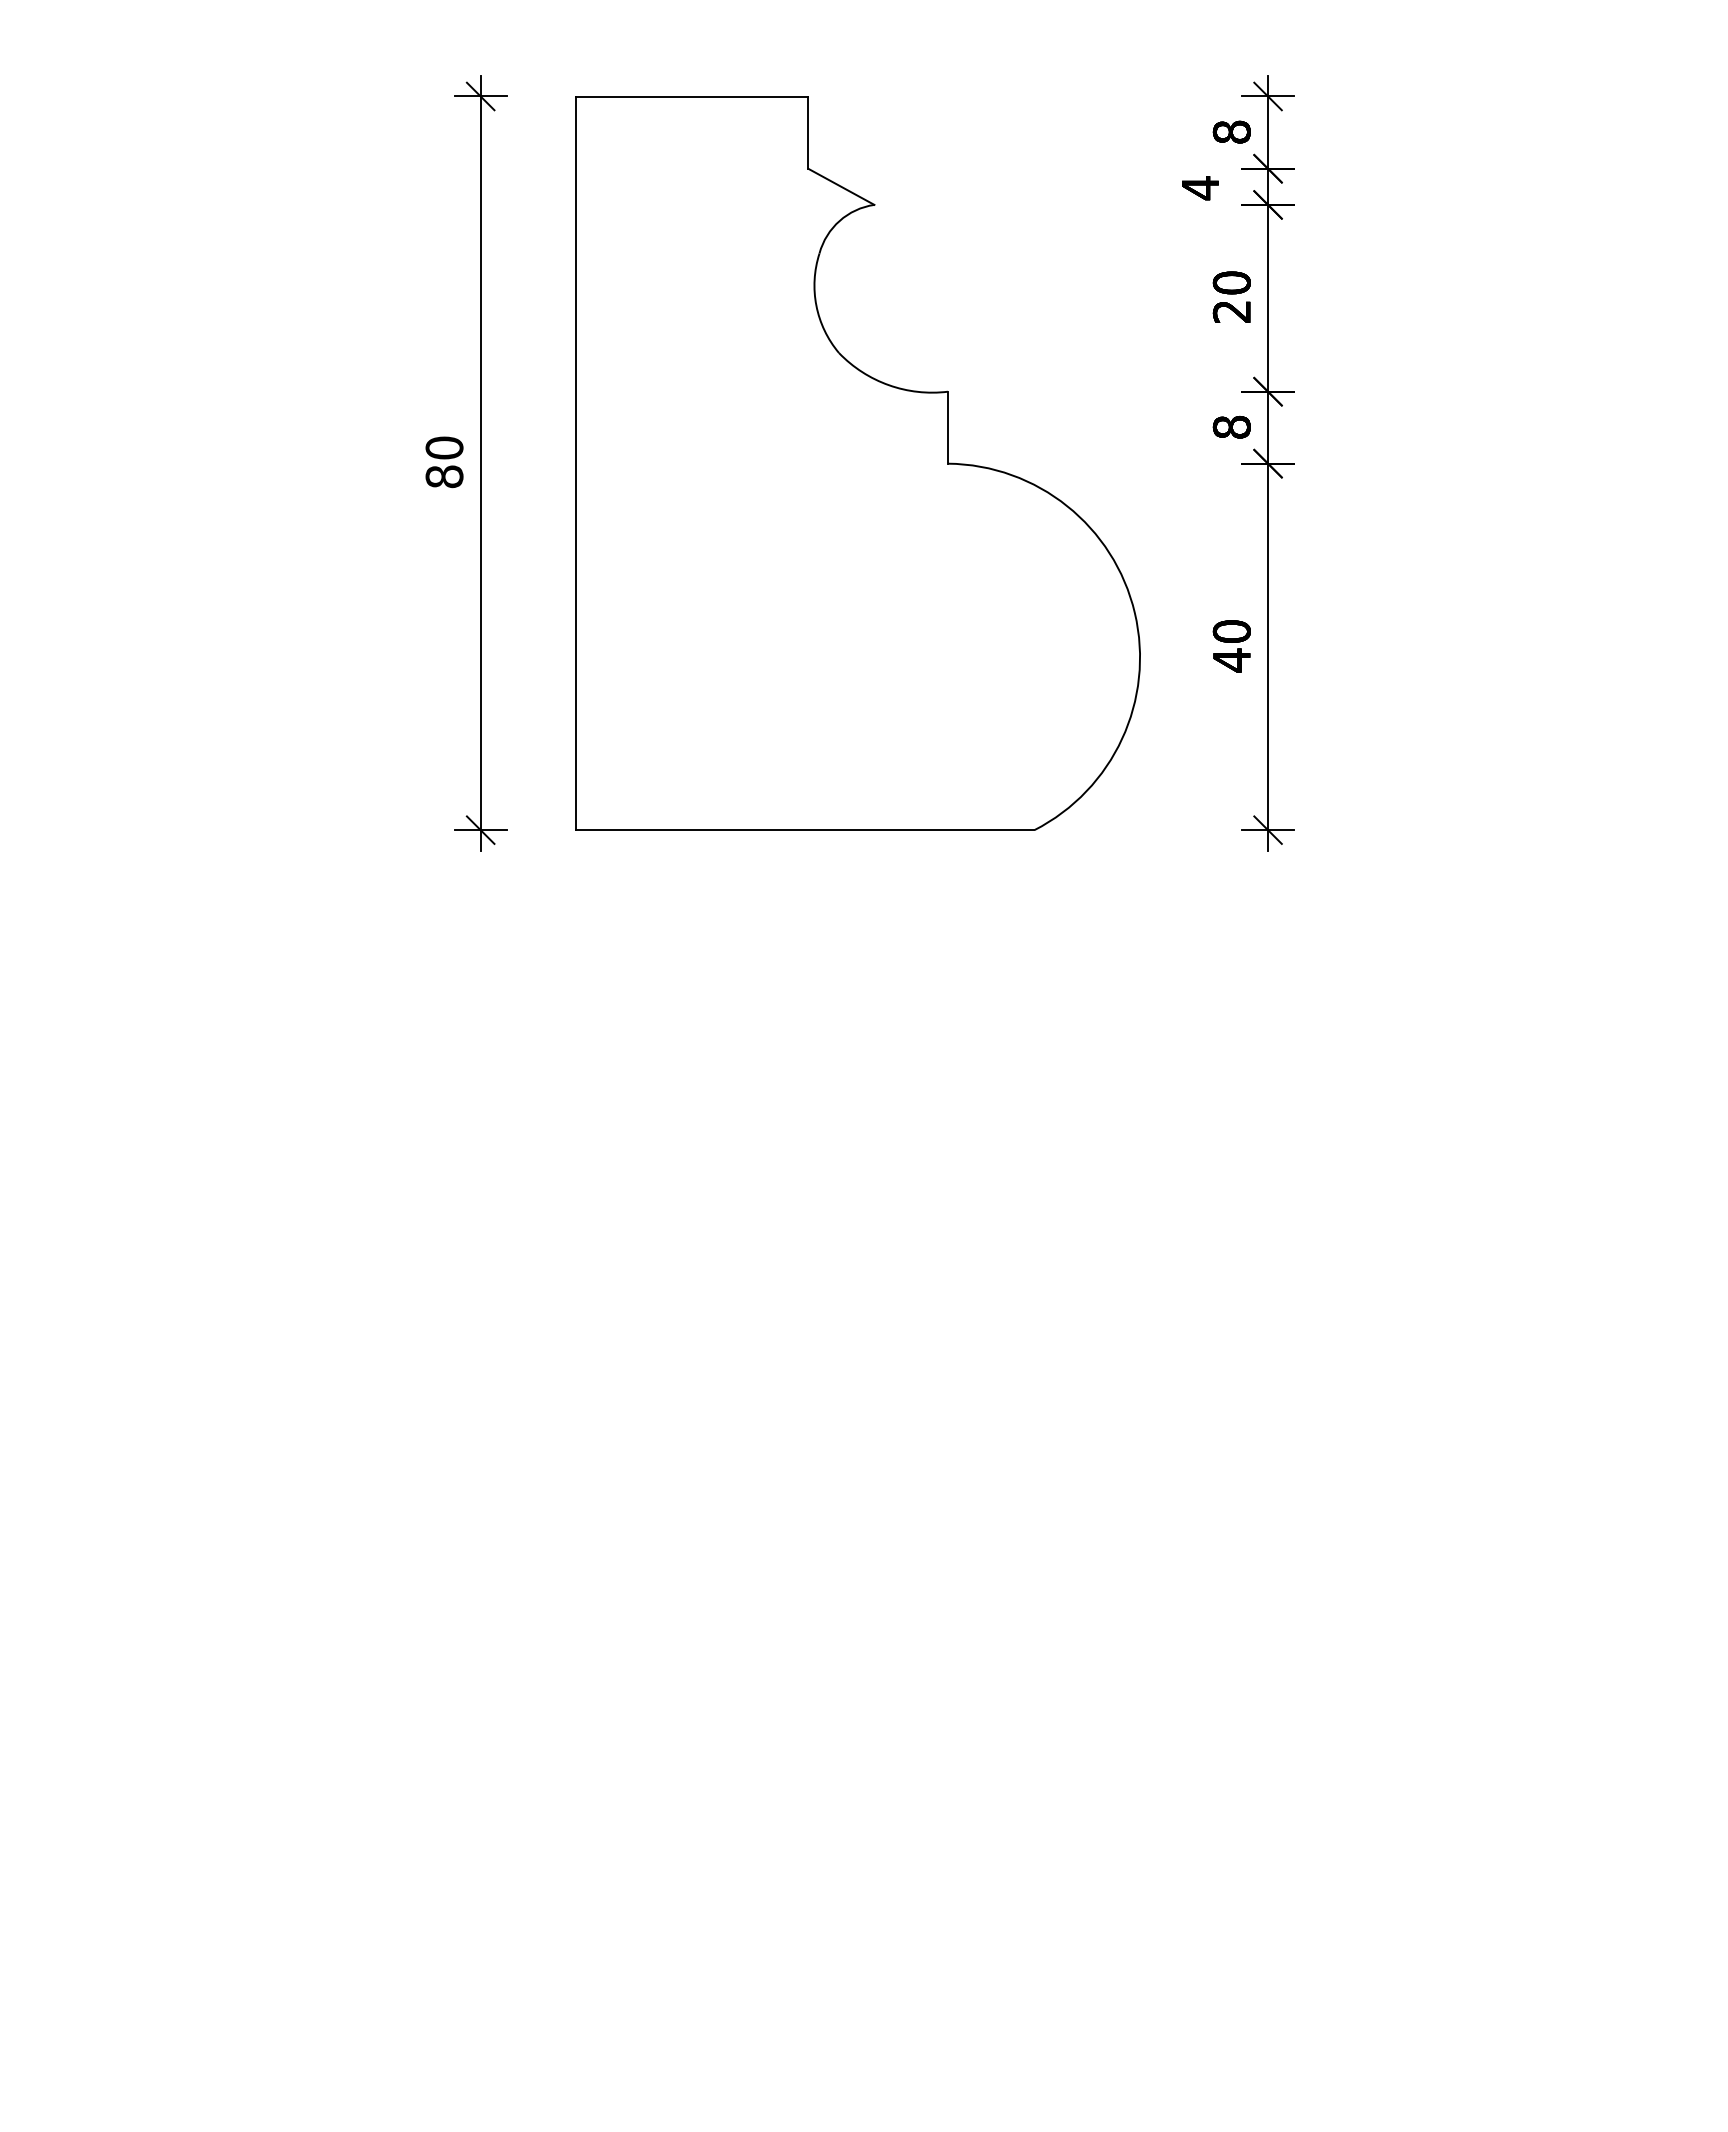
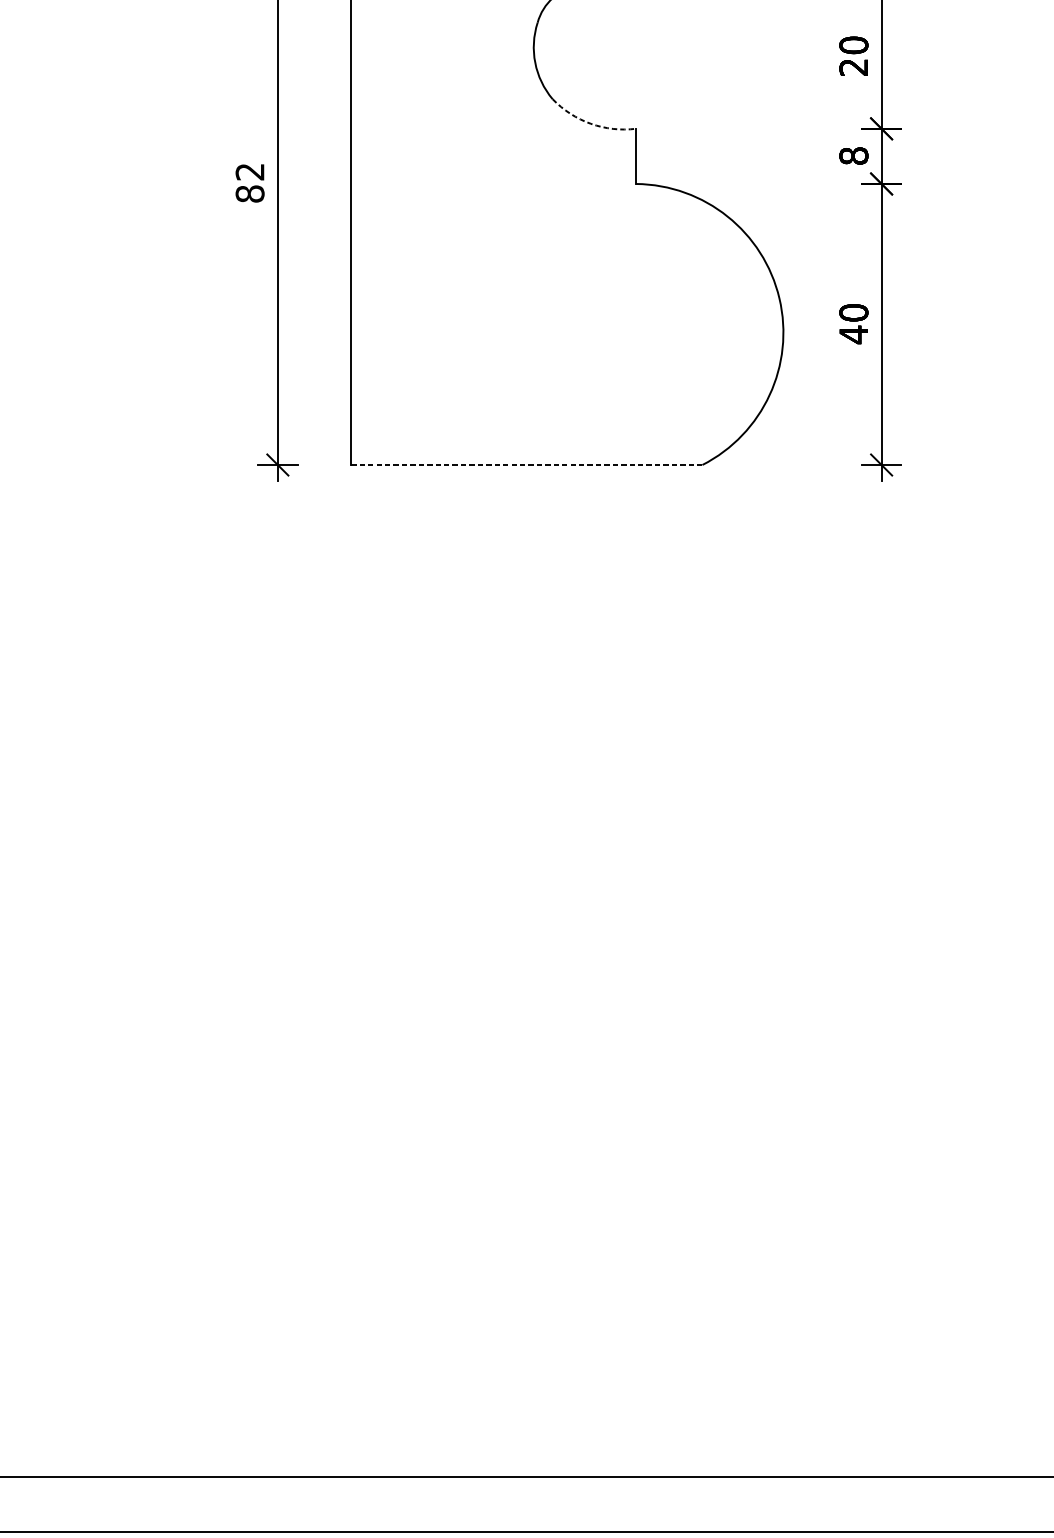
arc: (888, 385) -> (590, 124), solid -> dashed
text: (444, 447) -> (250, 171), 80 -> 82
line: (804, 830) -> (526, 465), solid -> dashed

